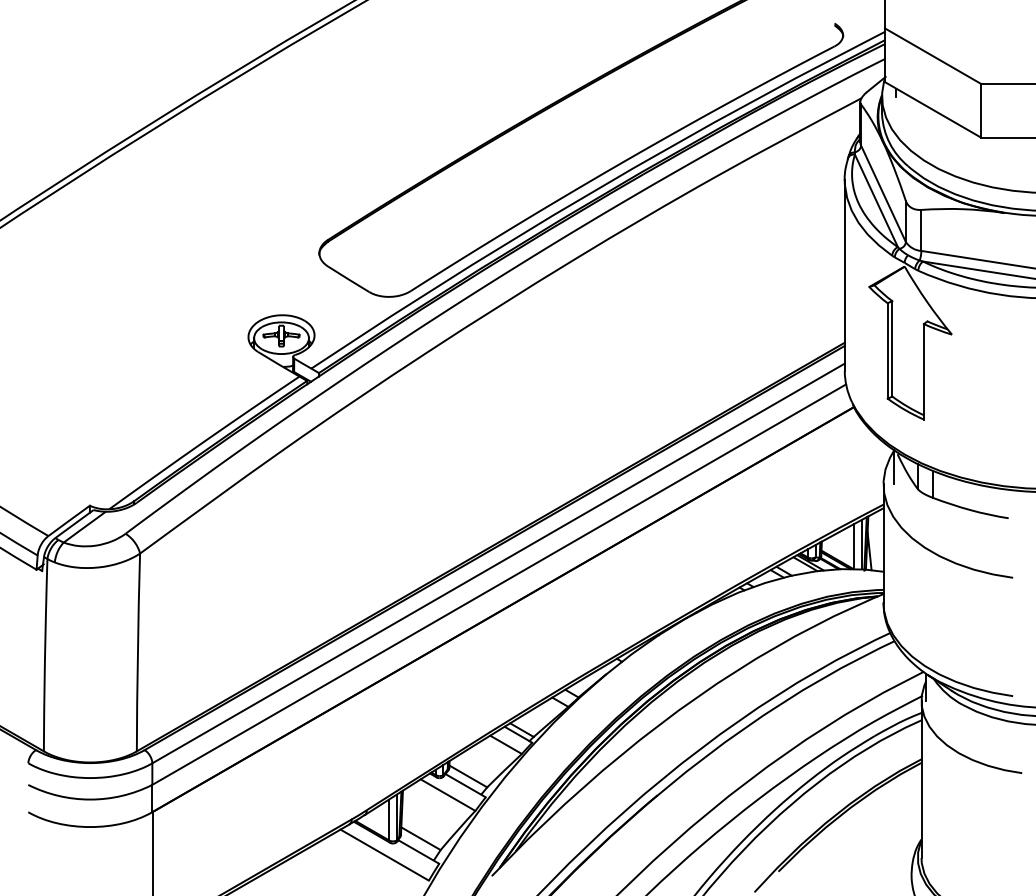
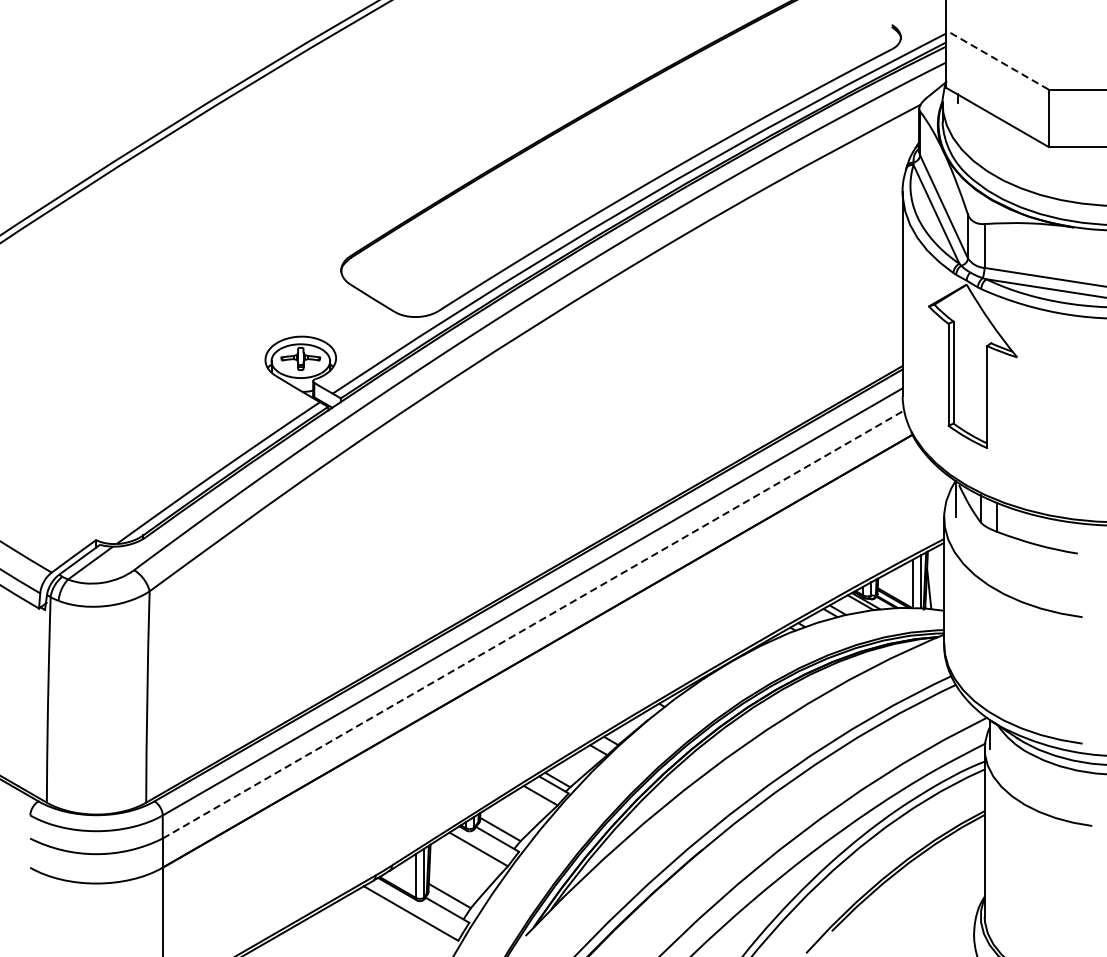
line: (933, 56) -> (997, 60), solid -> dashed
line: (499, 584) -> (533, 624), solid -> dashed

